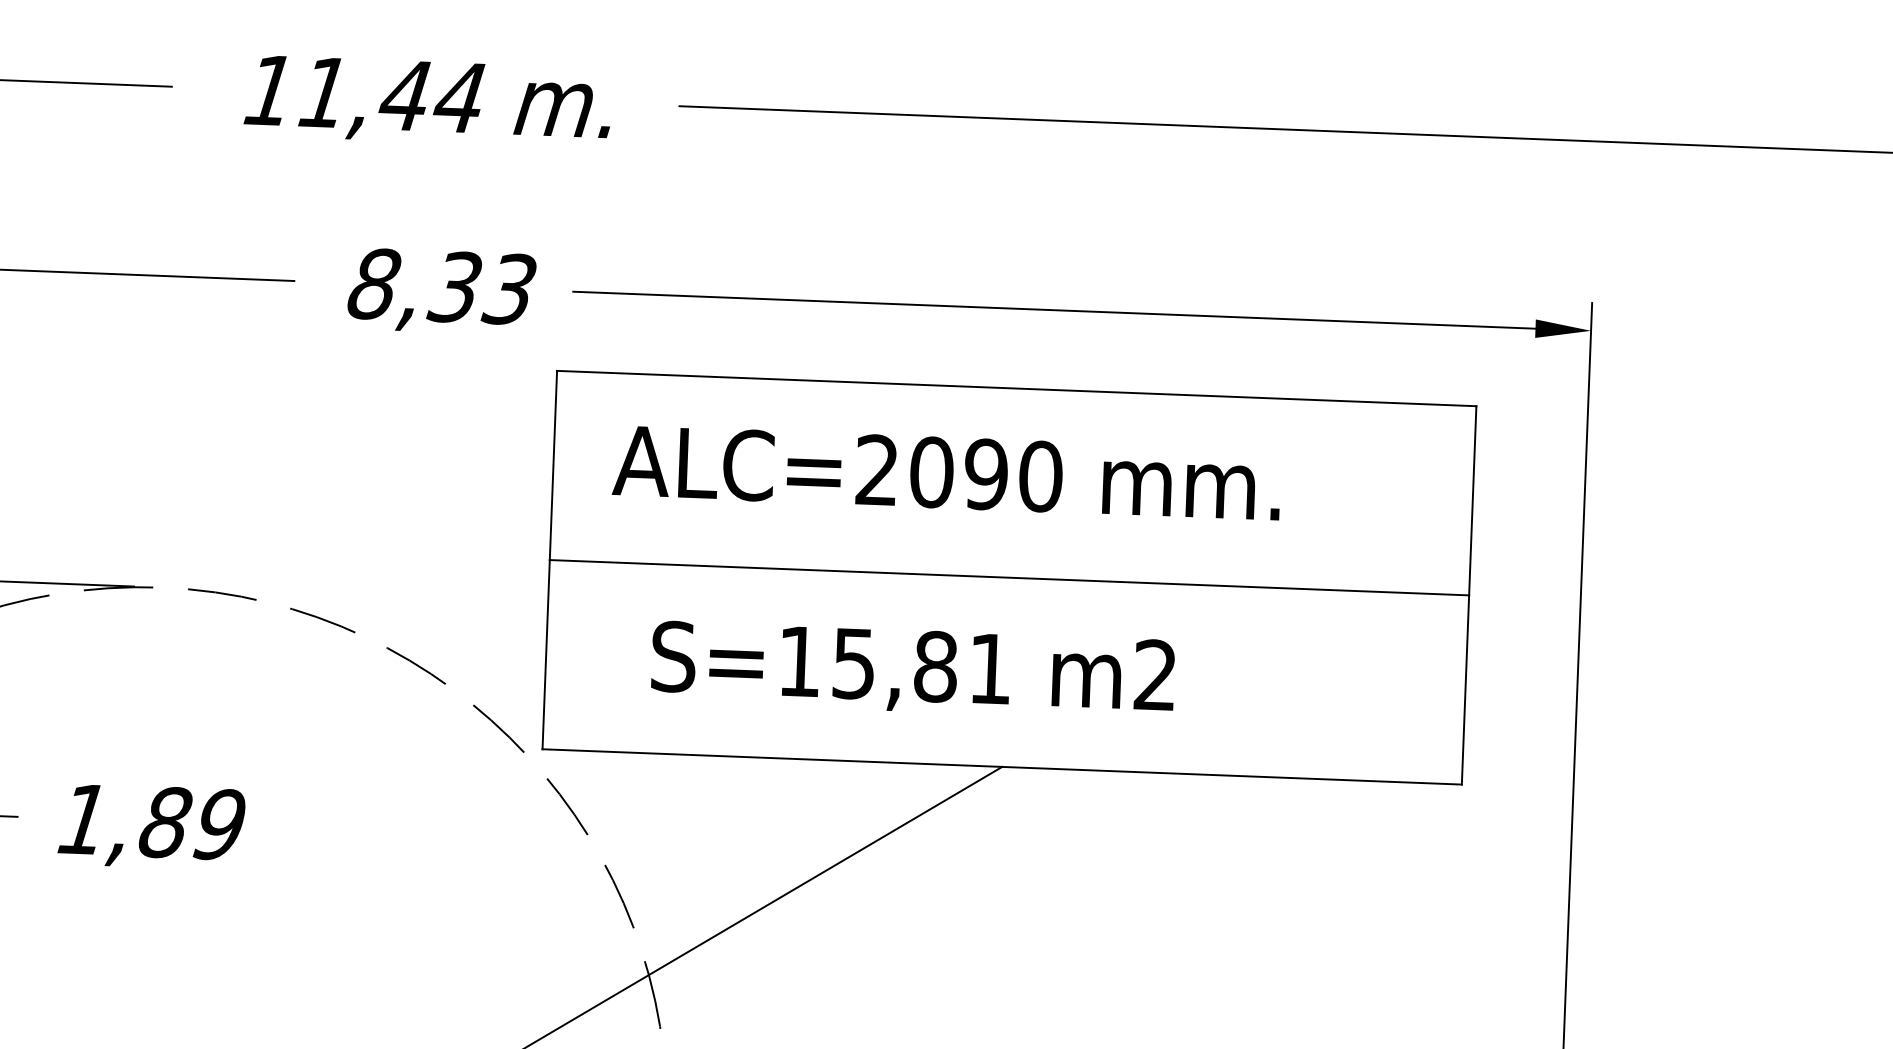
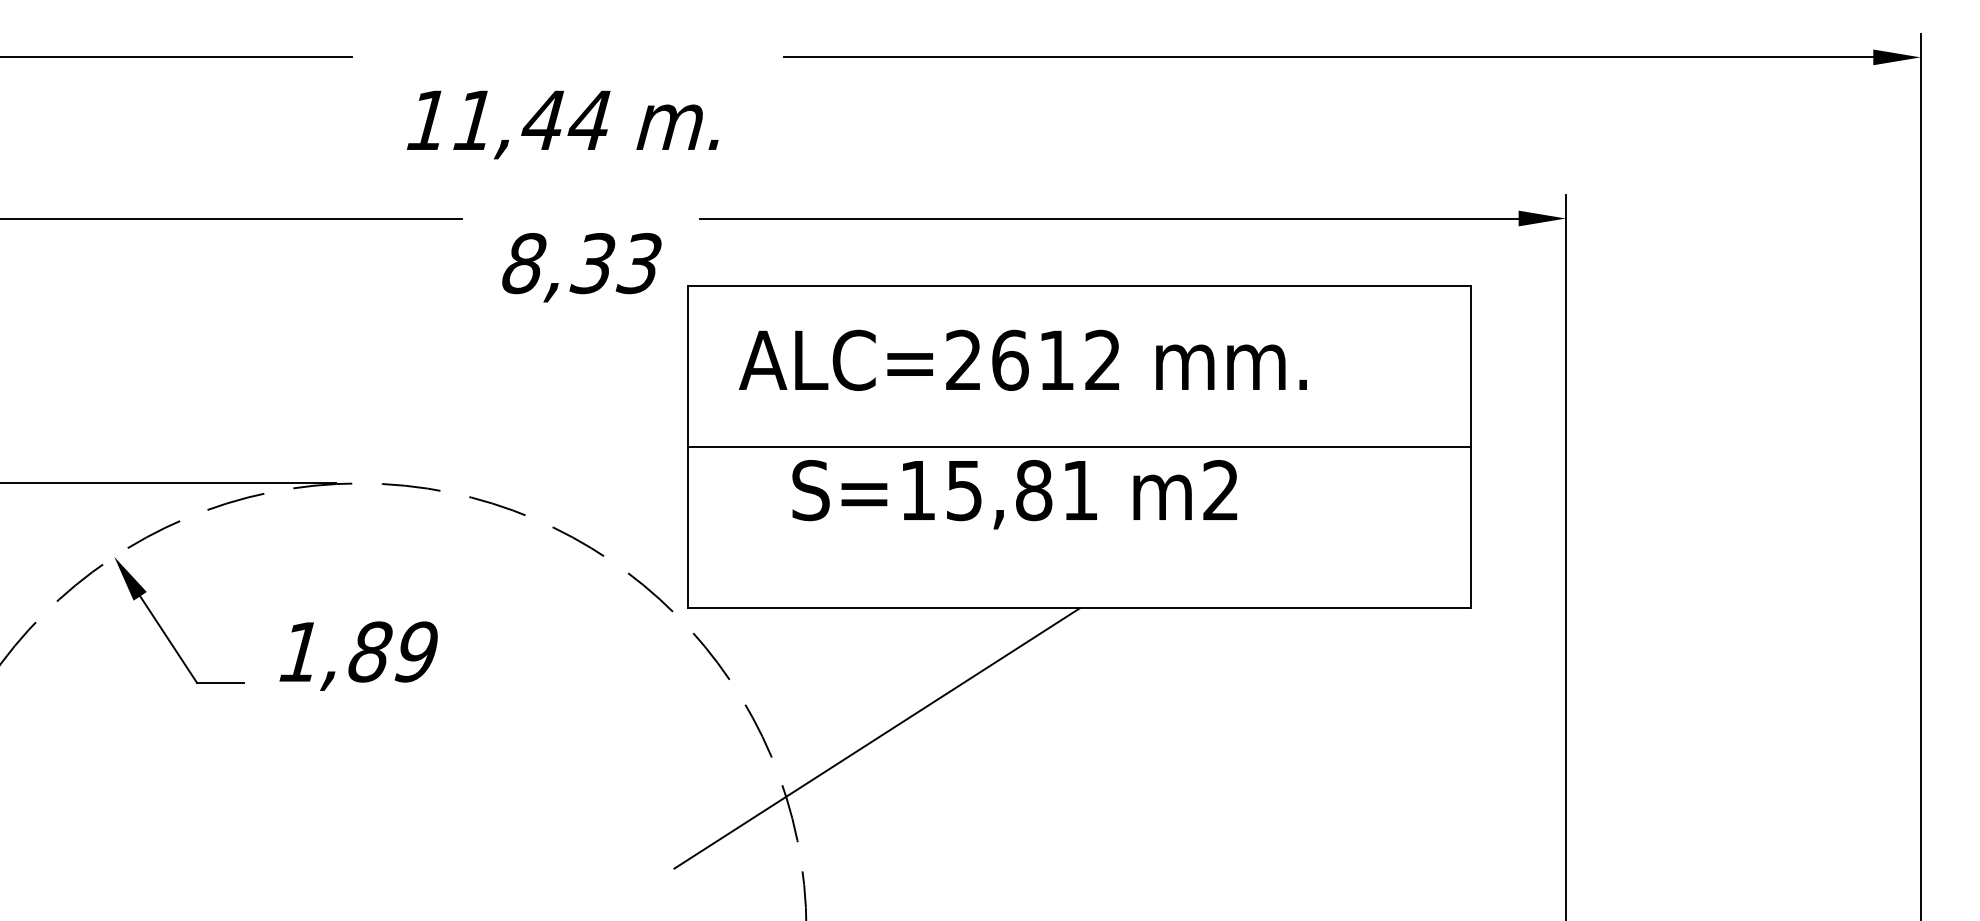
text: (427, 101) -> (562, 124), moved
text: (441, 291) -> (581, 267), moved
text: (986, 473) -> (1056, 359), ALC=2090 -> ALC=2612
text: (912, 670) -> (1014, 494), moved
text: (151, 826) -> (358, 655), moved

